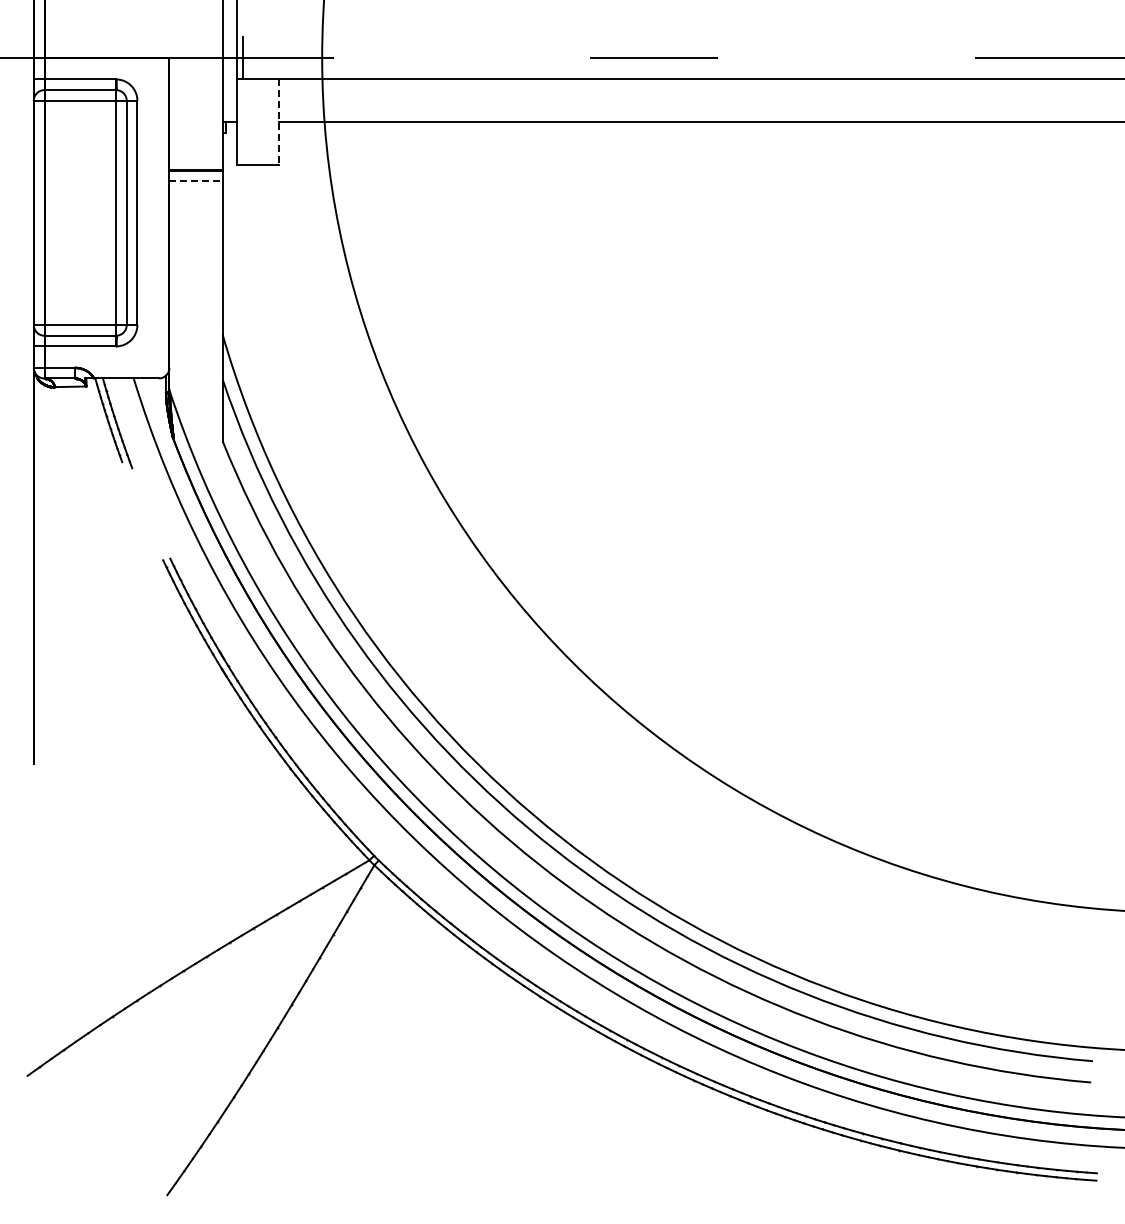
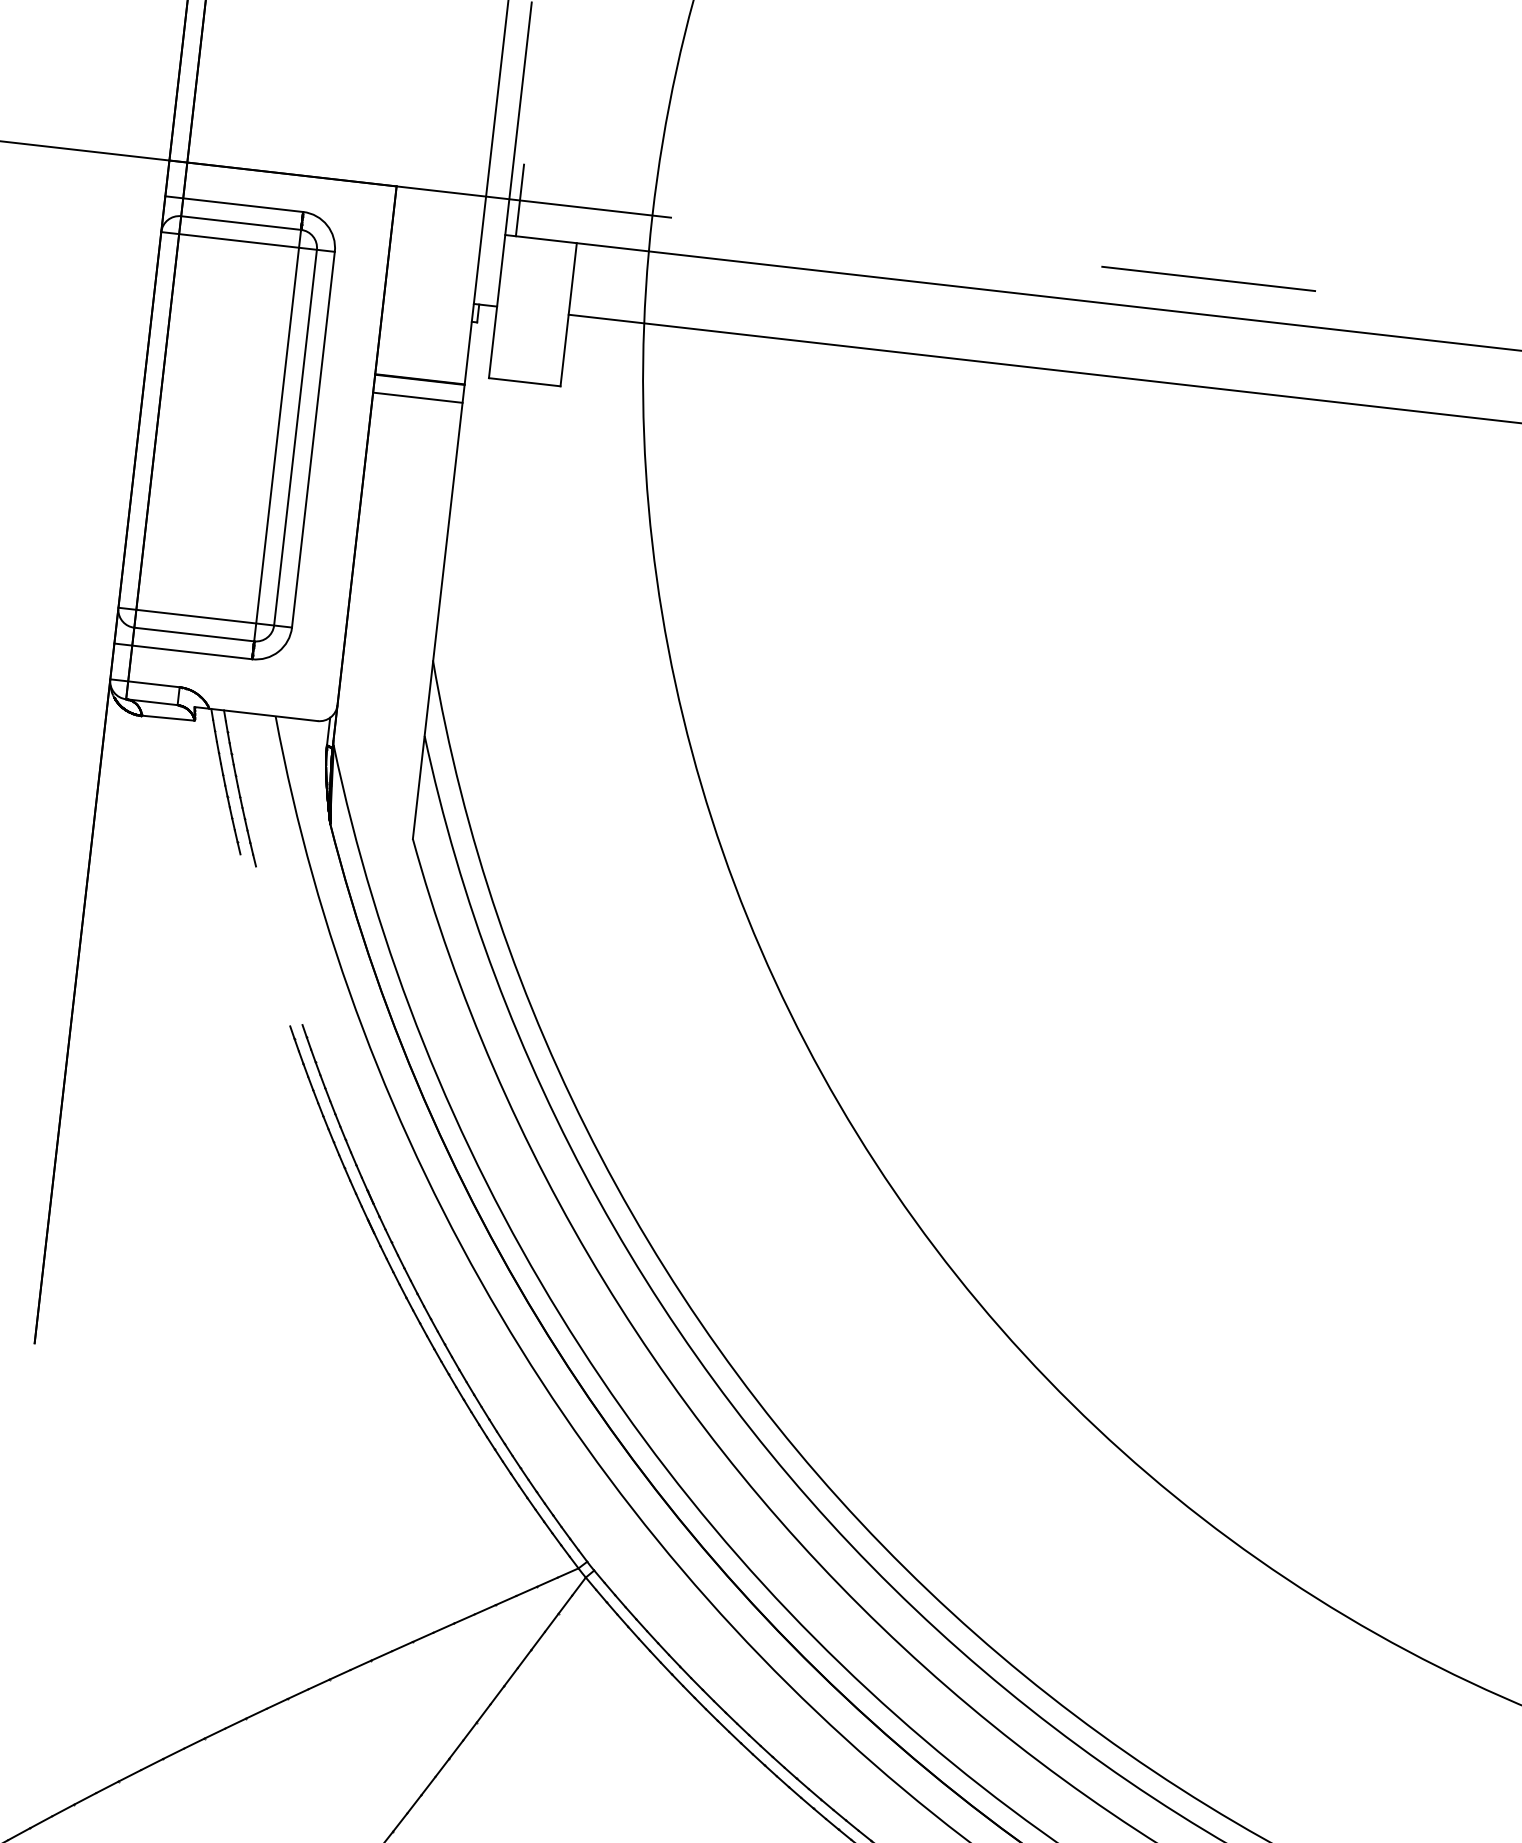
line: (279, 122) -> (568, 315), dashed -> solid
line: (196, 181) -> (418, 398), dashed -> solid

